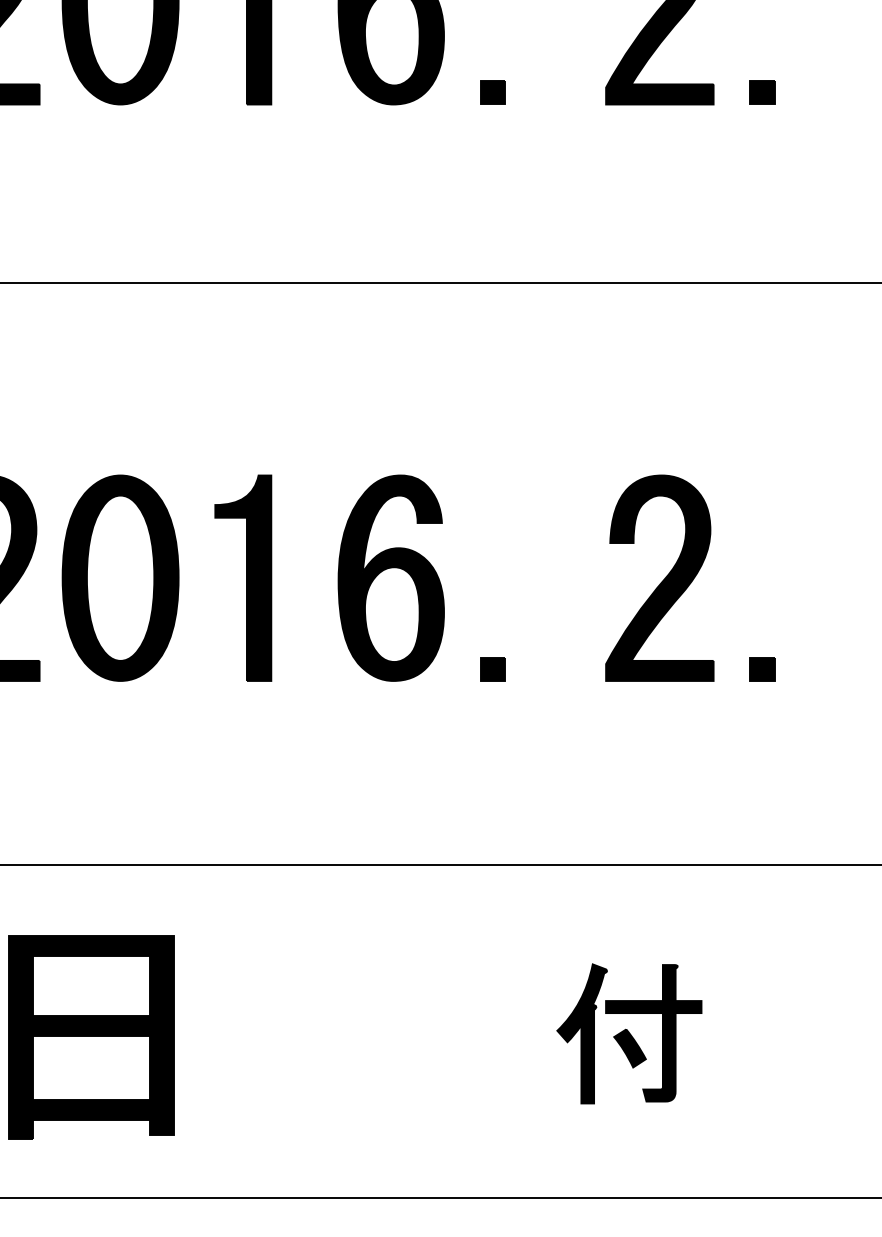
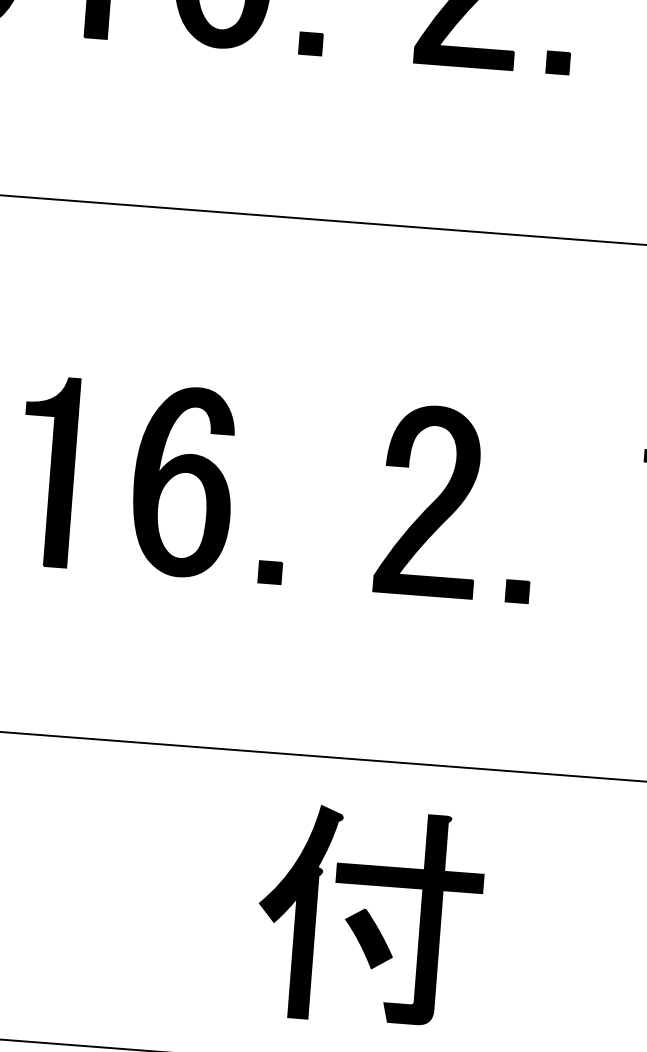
part: (629, 1033) -> (369, 916), size x1.67

